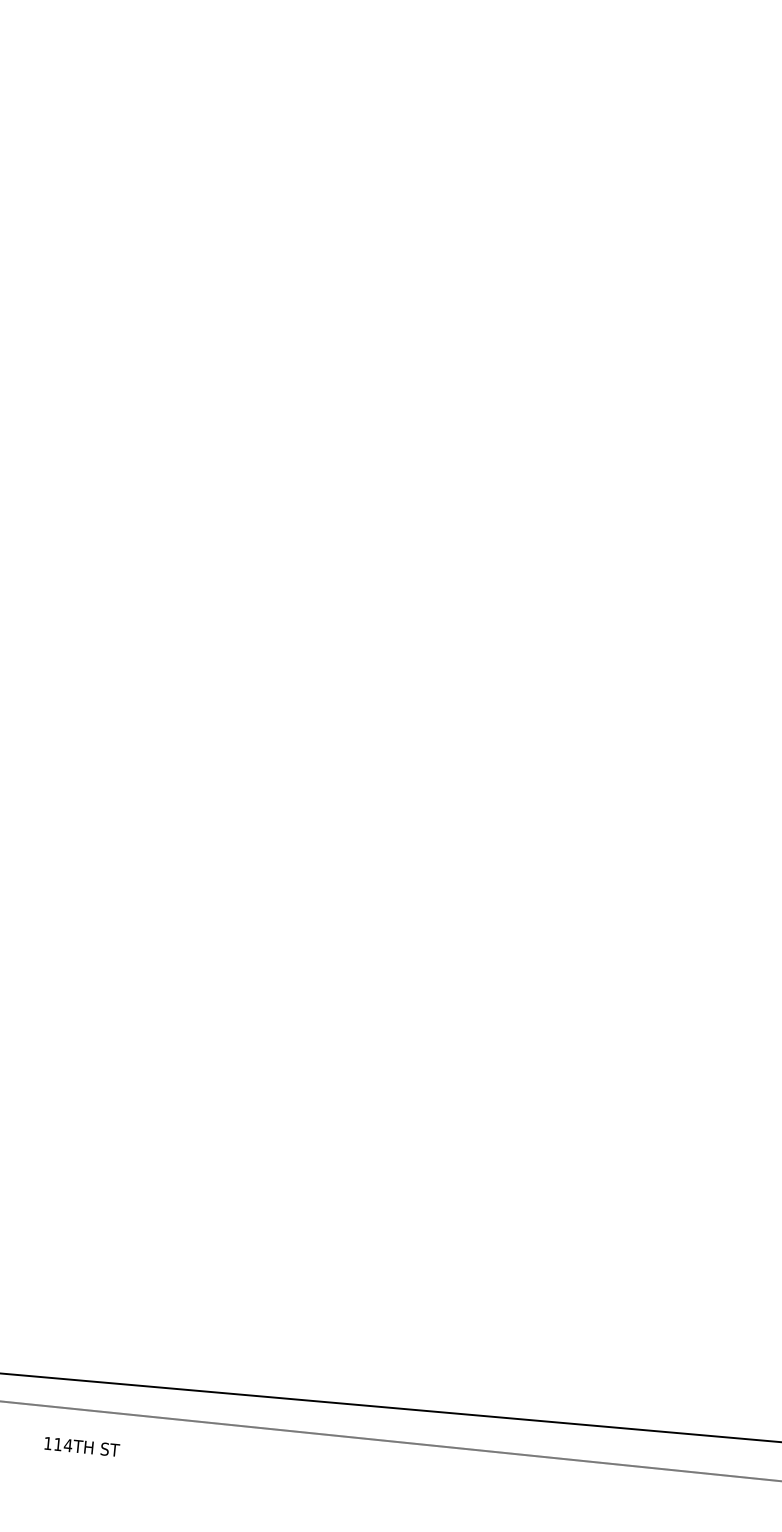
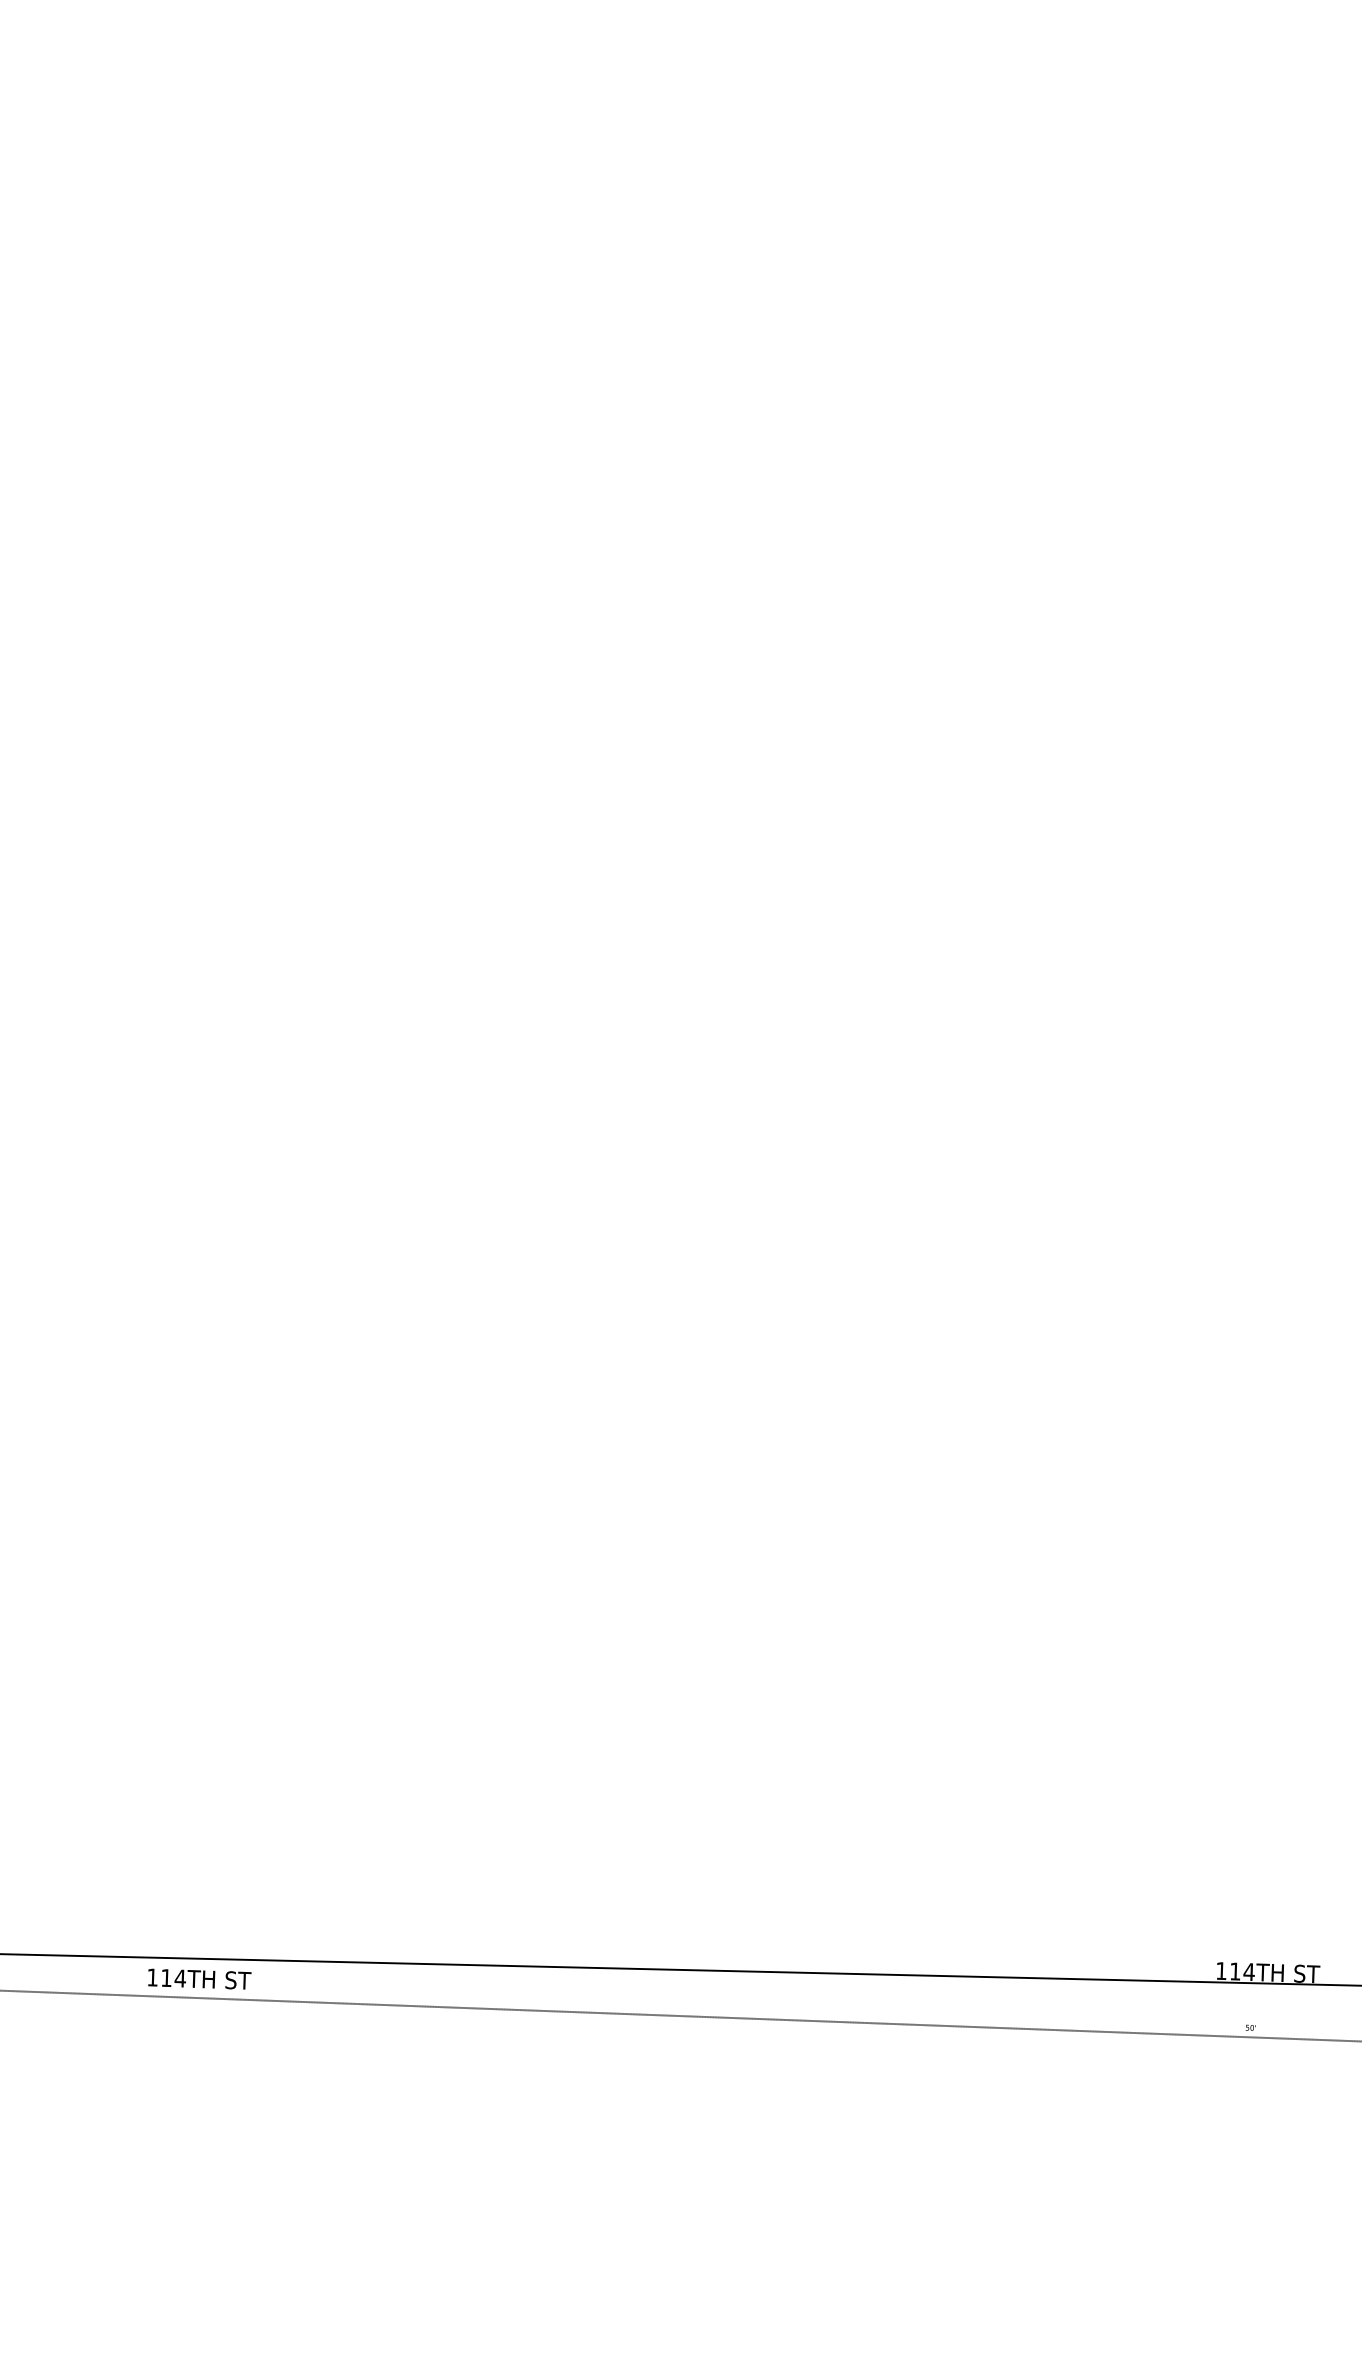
text: (82, 1446) -> (199, 1978), moved

